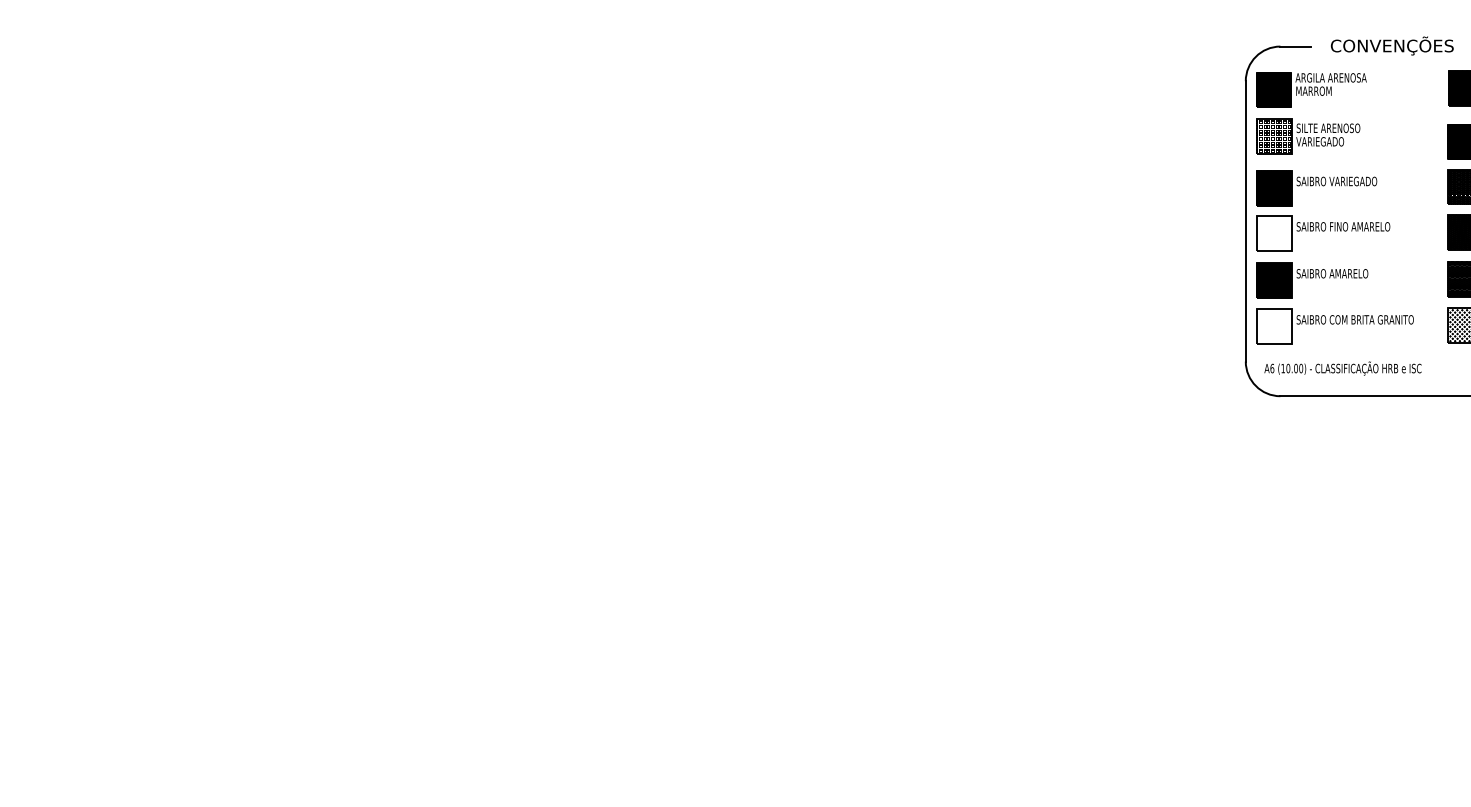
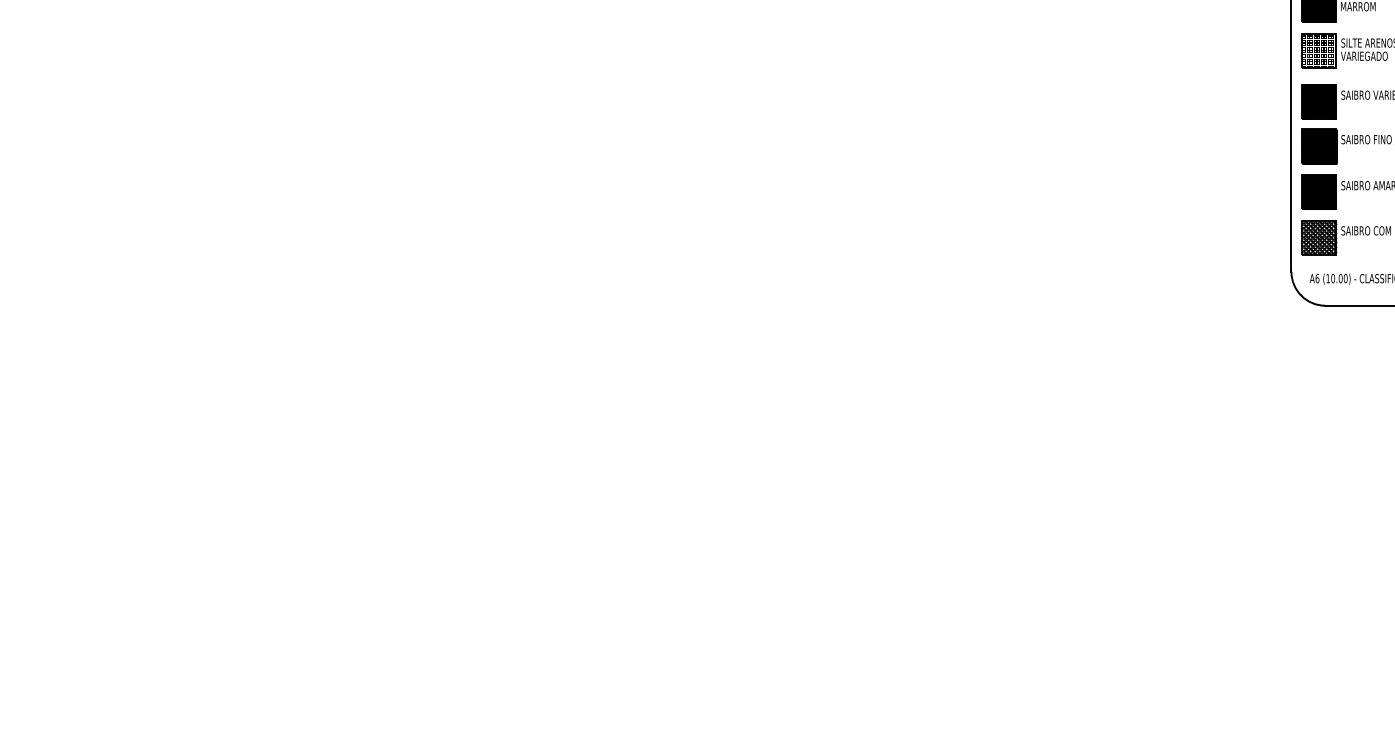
hatch: (1273, 233) -> (1318, 146), added
hatch: (1273, 326) -> (1318, 237), added

